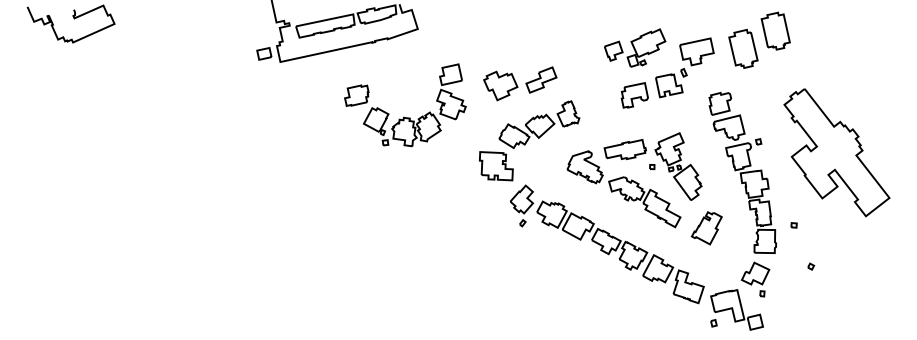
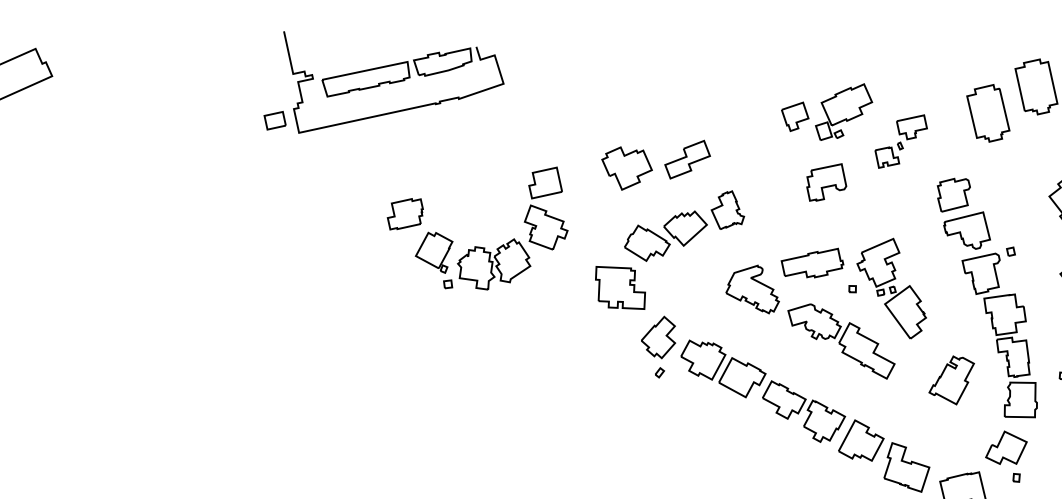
part: (684, 67) -> (900, 140), size x0.6
part: (403, 116) -> (474, 245), moved
part: (706, 228) -> (951, 380), moved

